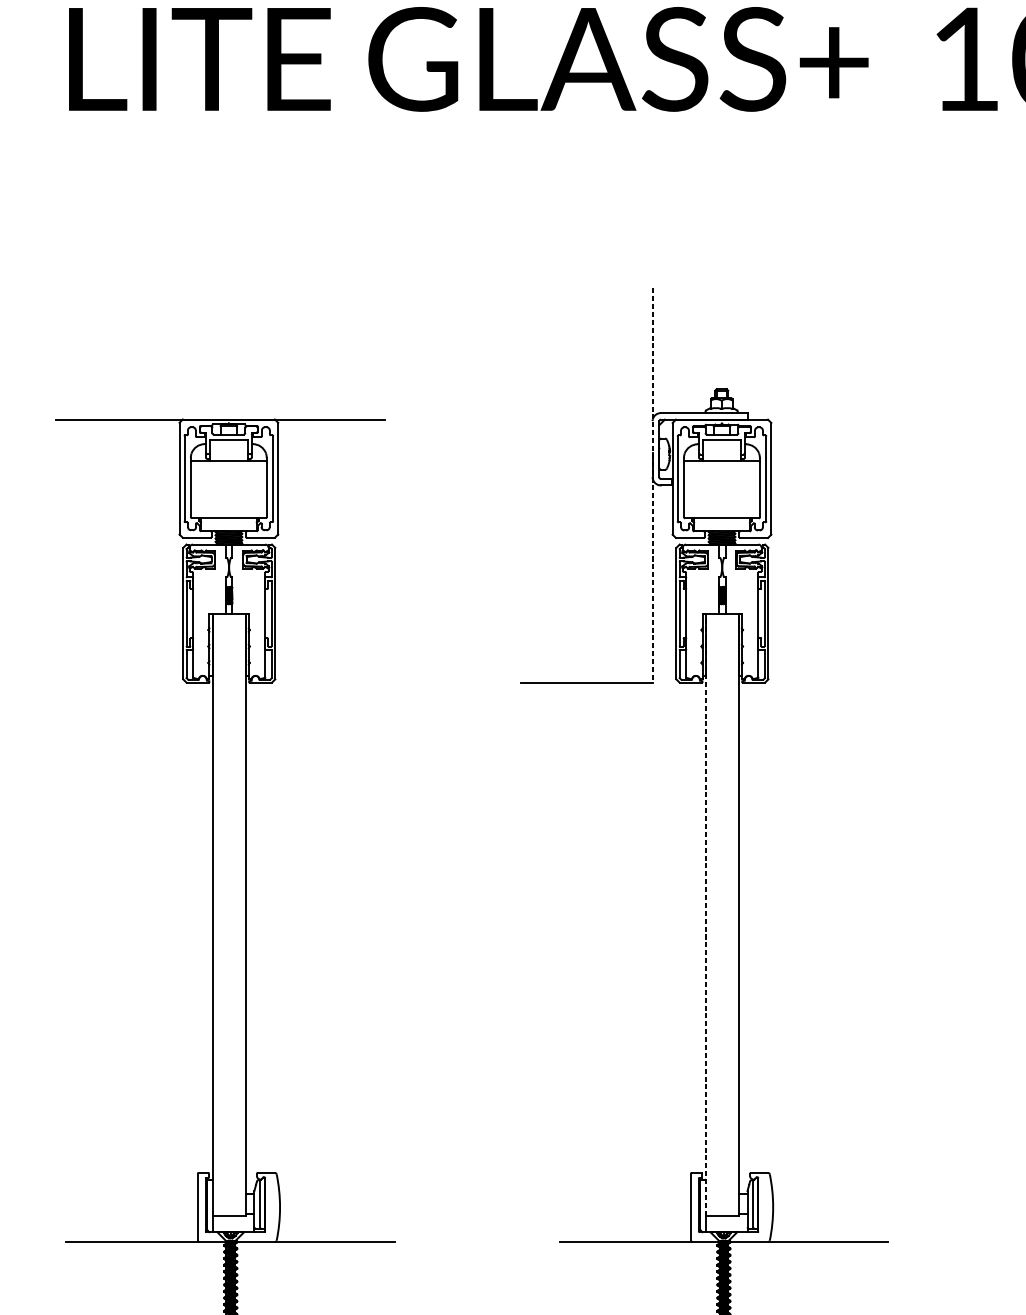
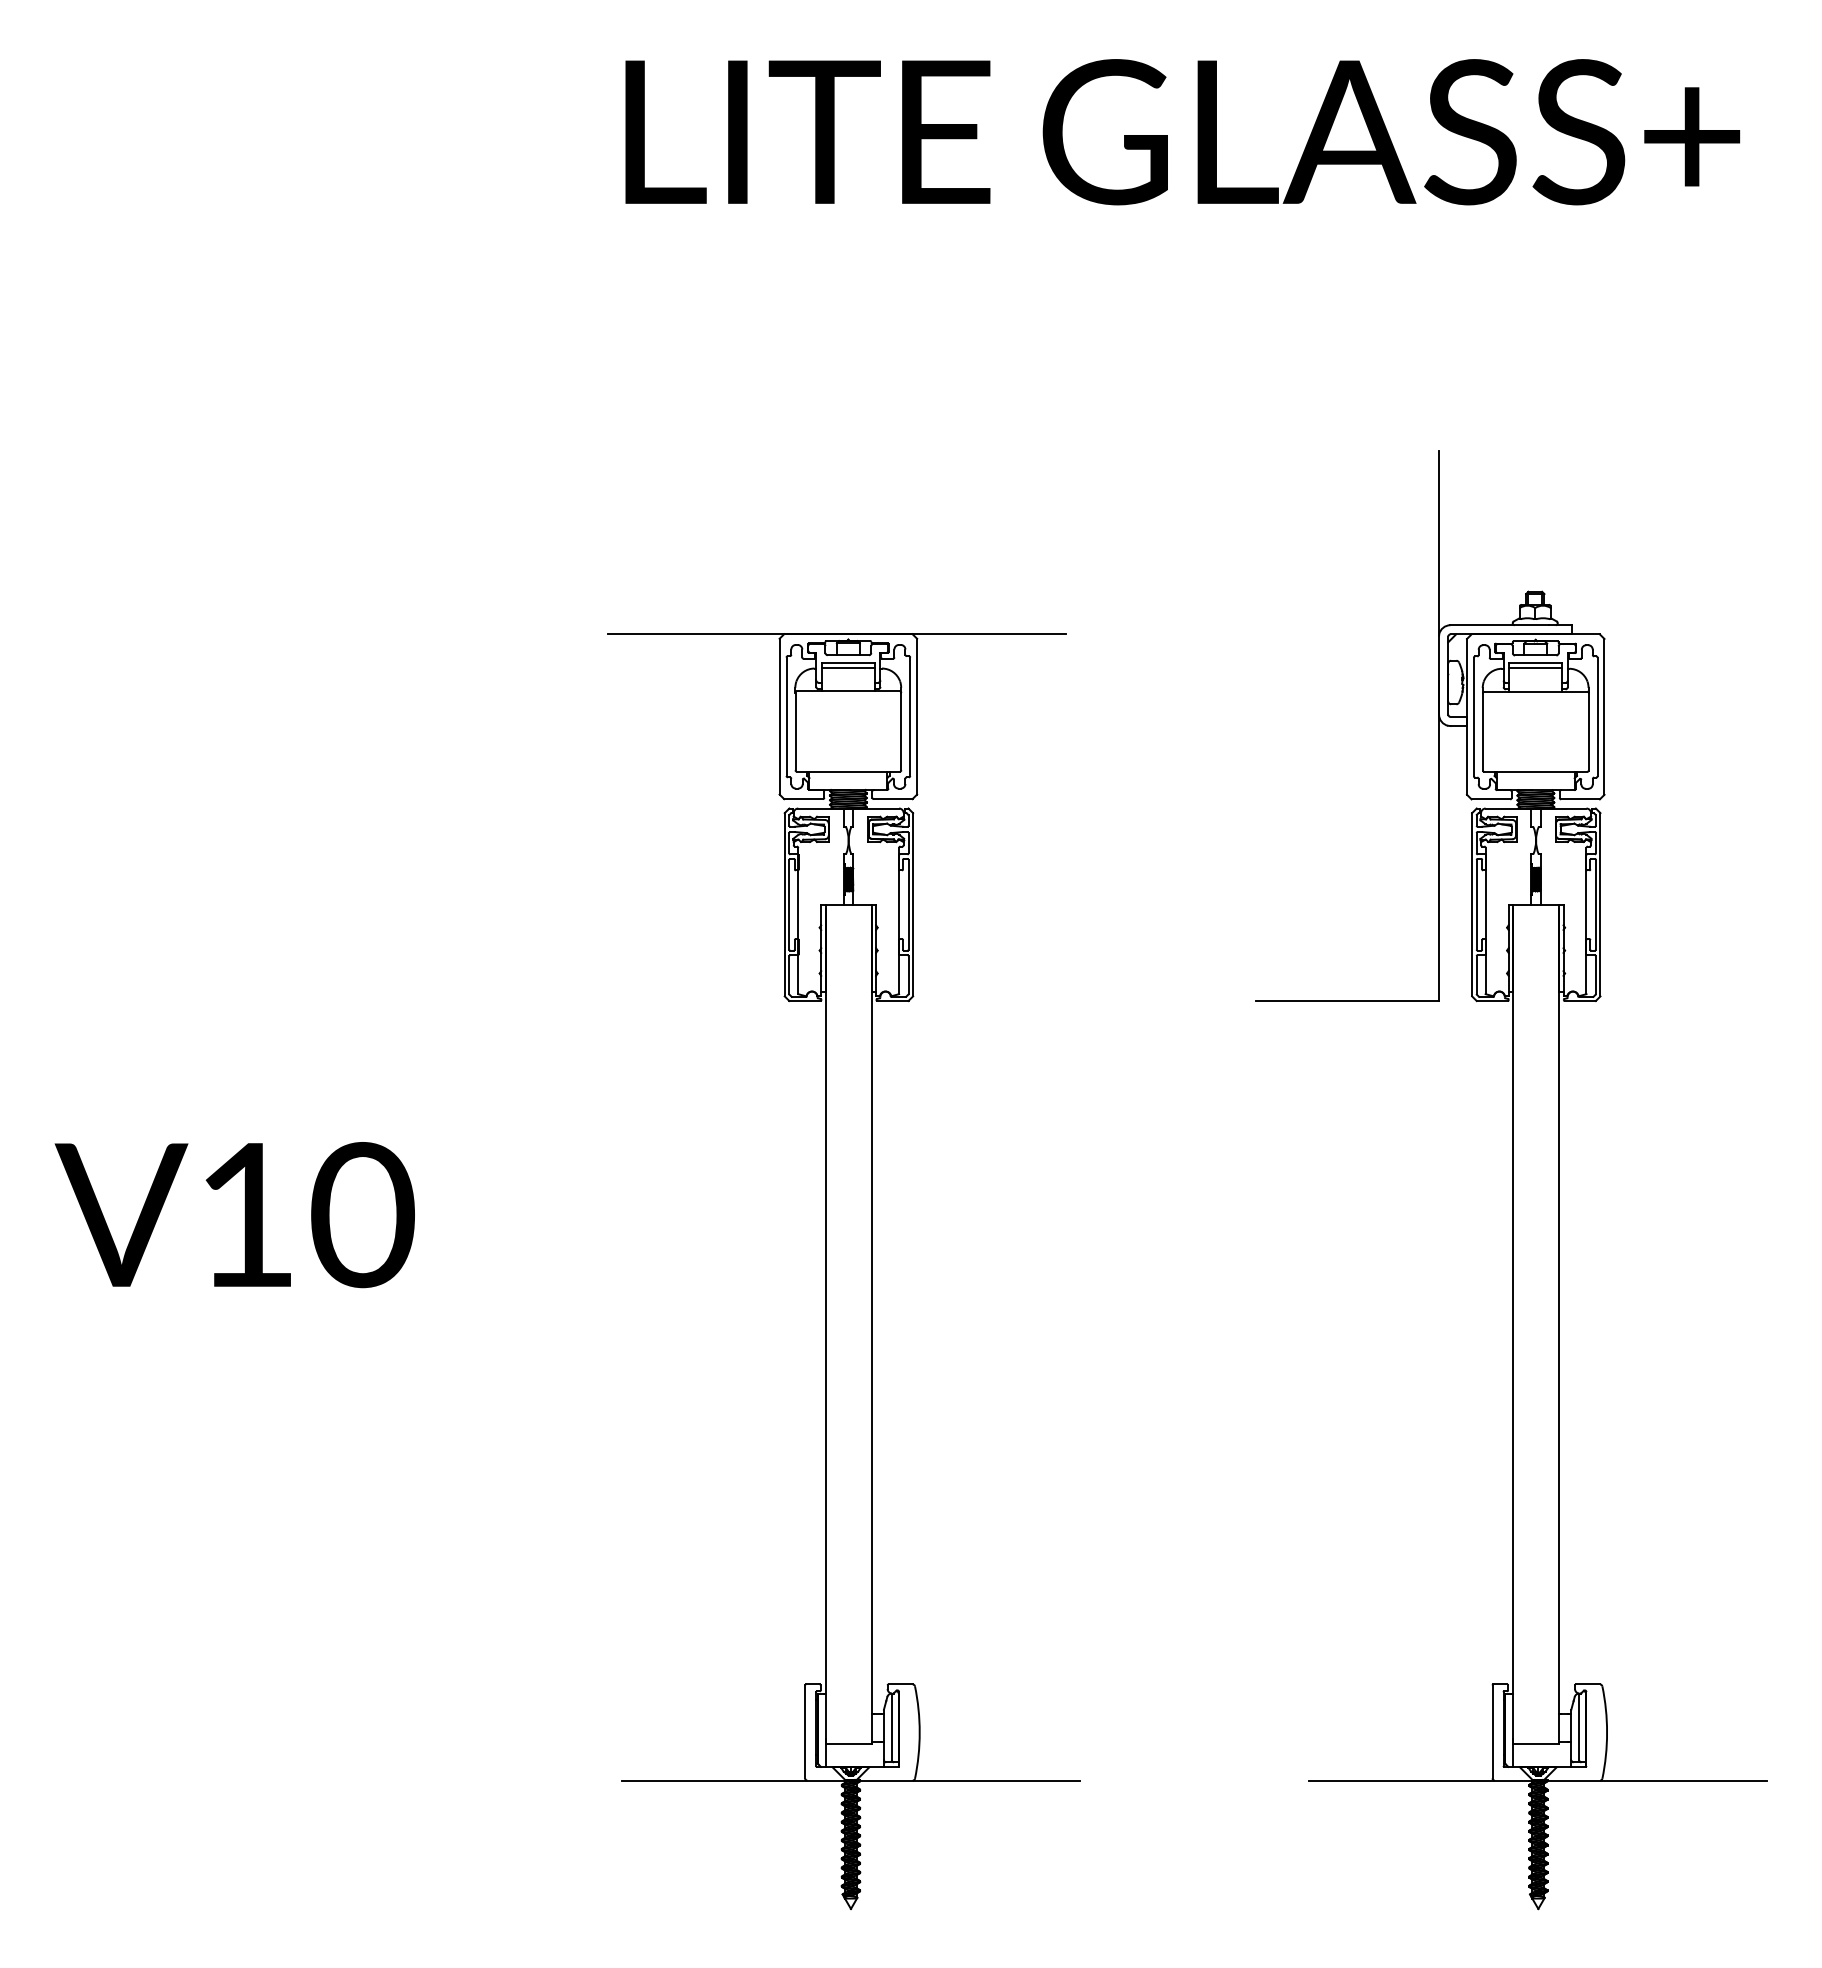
line: (228, 443) -> (847, 667), added
line: (721, 443) -> (1535, 667), added
line: (652, 485) -> (1439, 726), dashed -> solid
line: (706, 916) -> (1513, 1326), dashed -> solid

